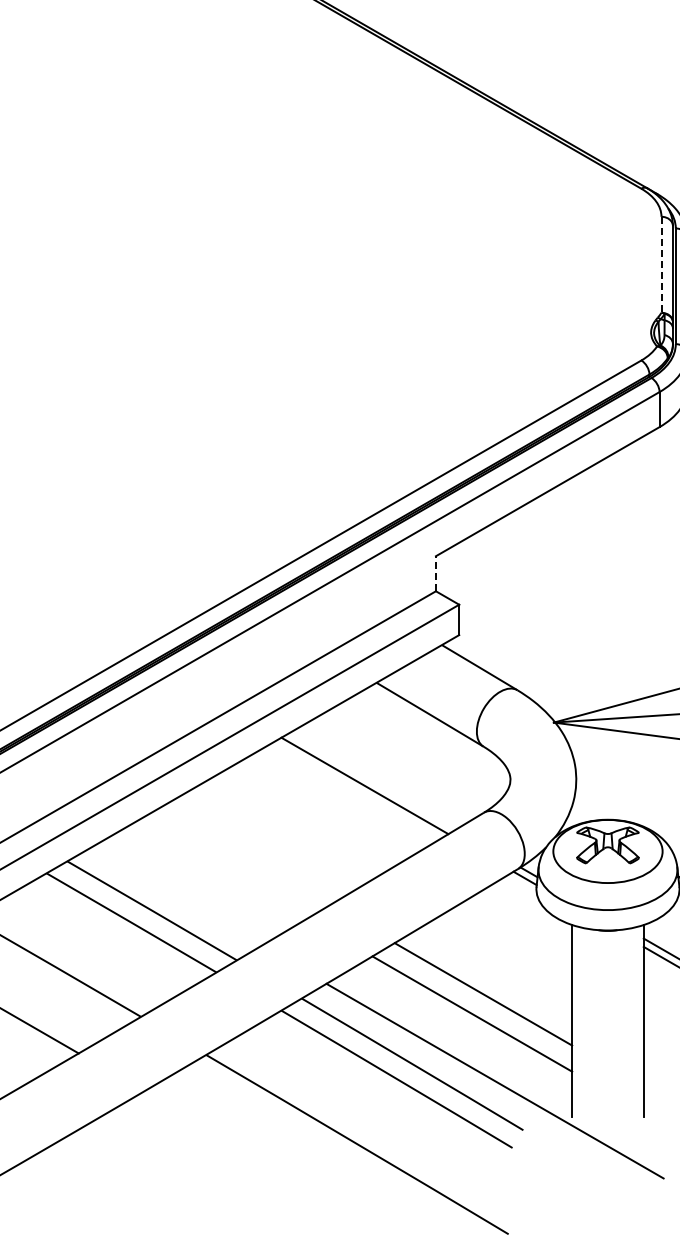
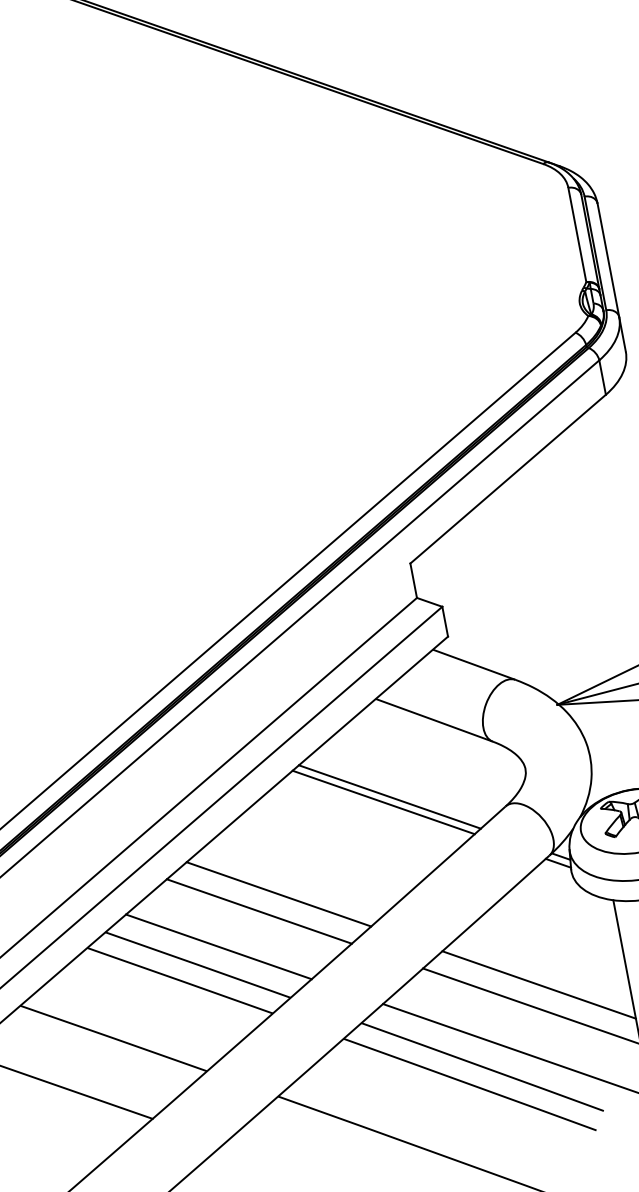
line: (661, 265) -> (577, 235), dashed -> solid
line: (435, 573) -> (413, 580), dashed -> solid
line: (371, 781) -> (389, 796), added
line: (244, 856) -> (278, 894), added
line: (222, 869) -> (259, 911), added
line: (175, 896) -> (218, 946), added

